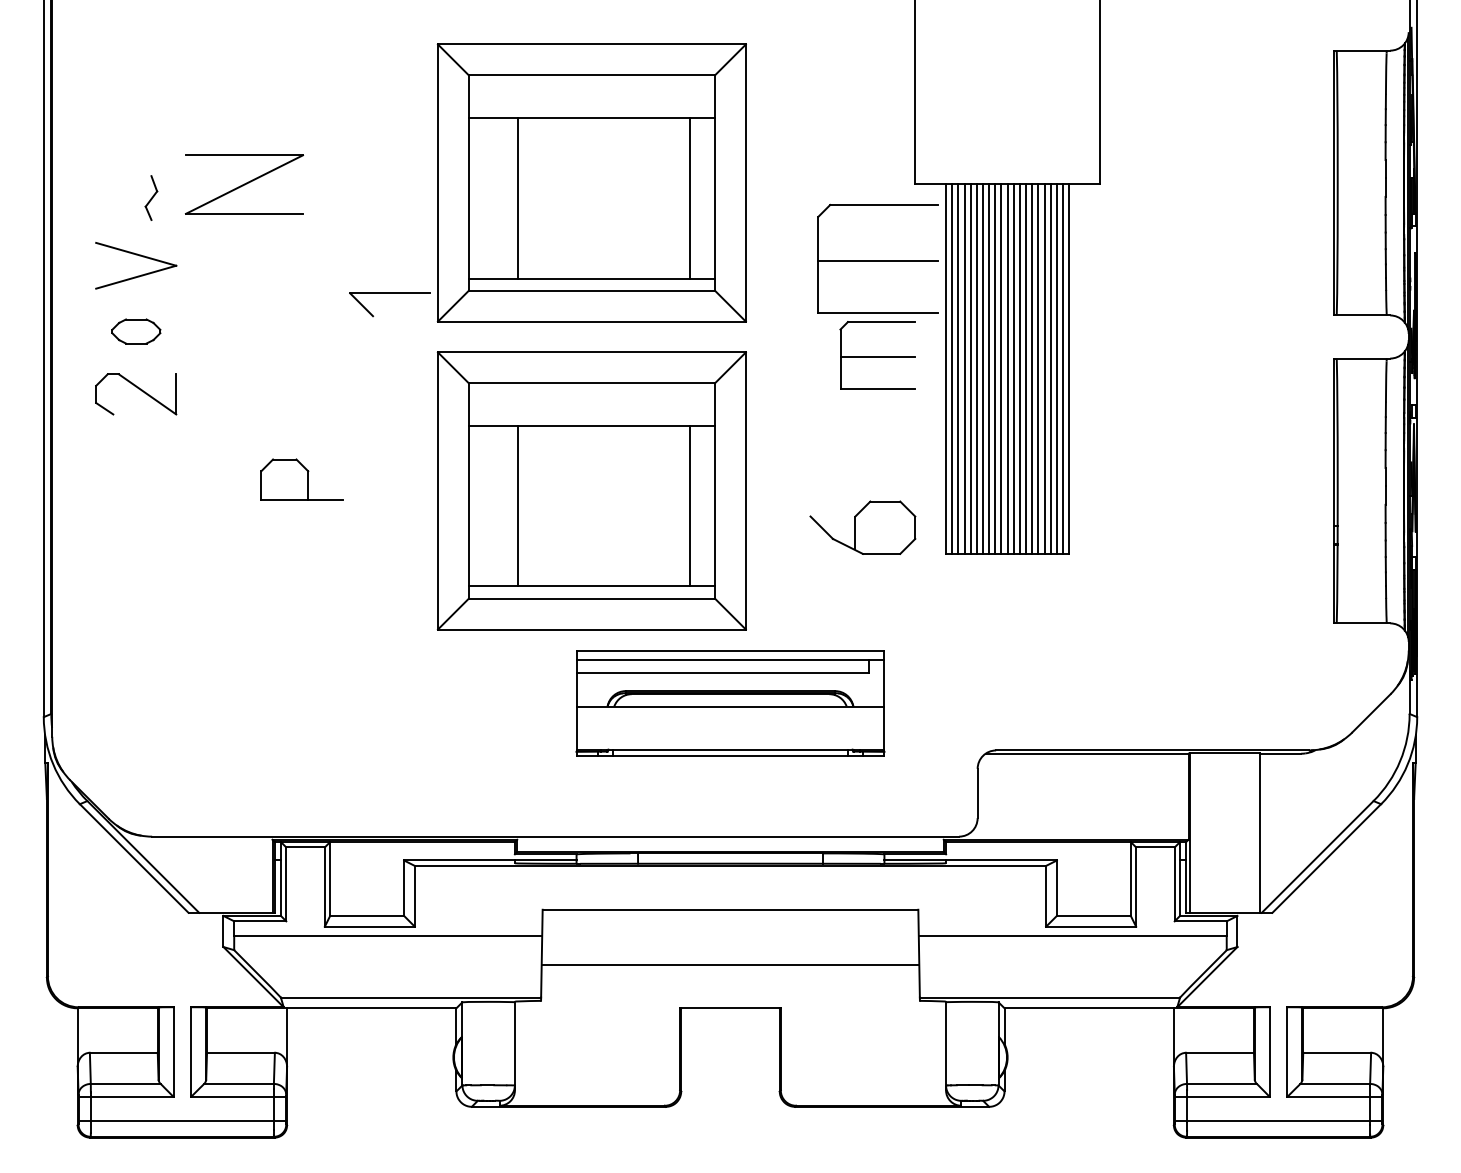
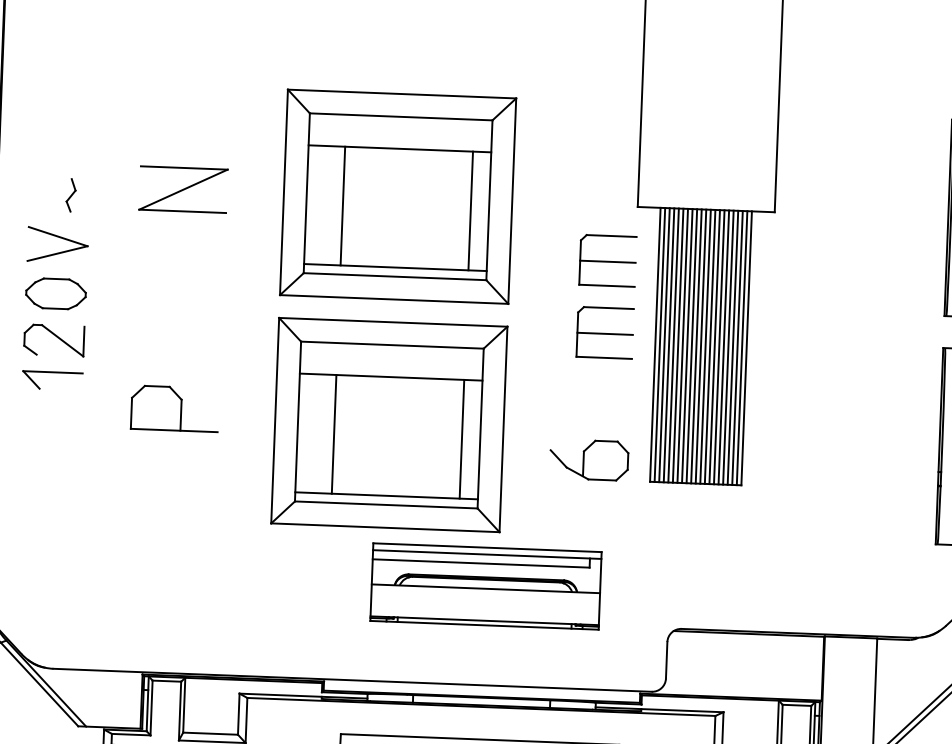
part: (244, 184) -> (183, 189), moved
part: (877, 257) -> (607, 260), size x0.62
part: (389, 293) -> (52, 372), moved
part: (136, 331) -> (56, 293), size x1.67
part: (301, 479) -> (174, 408), size x1.43

